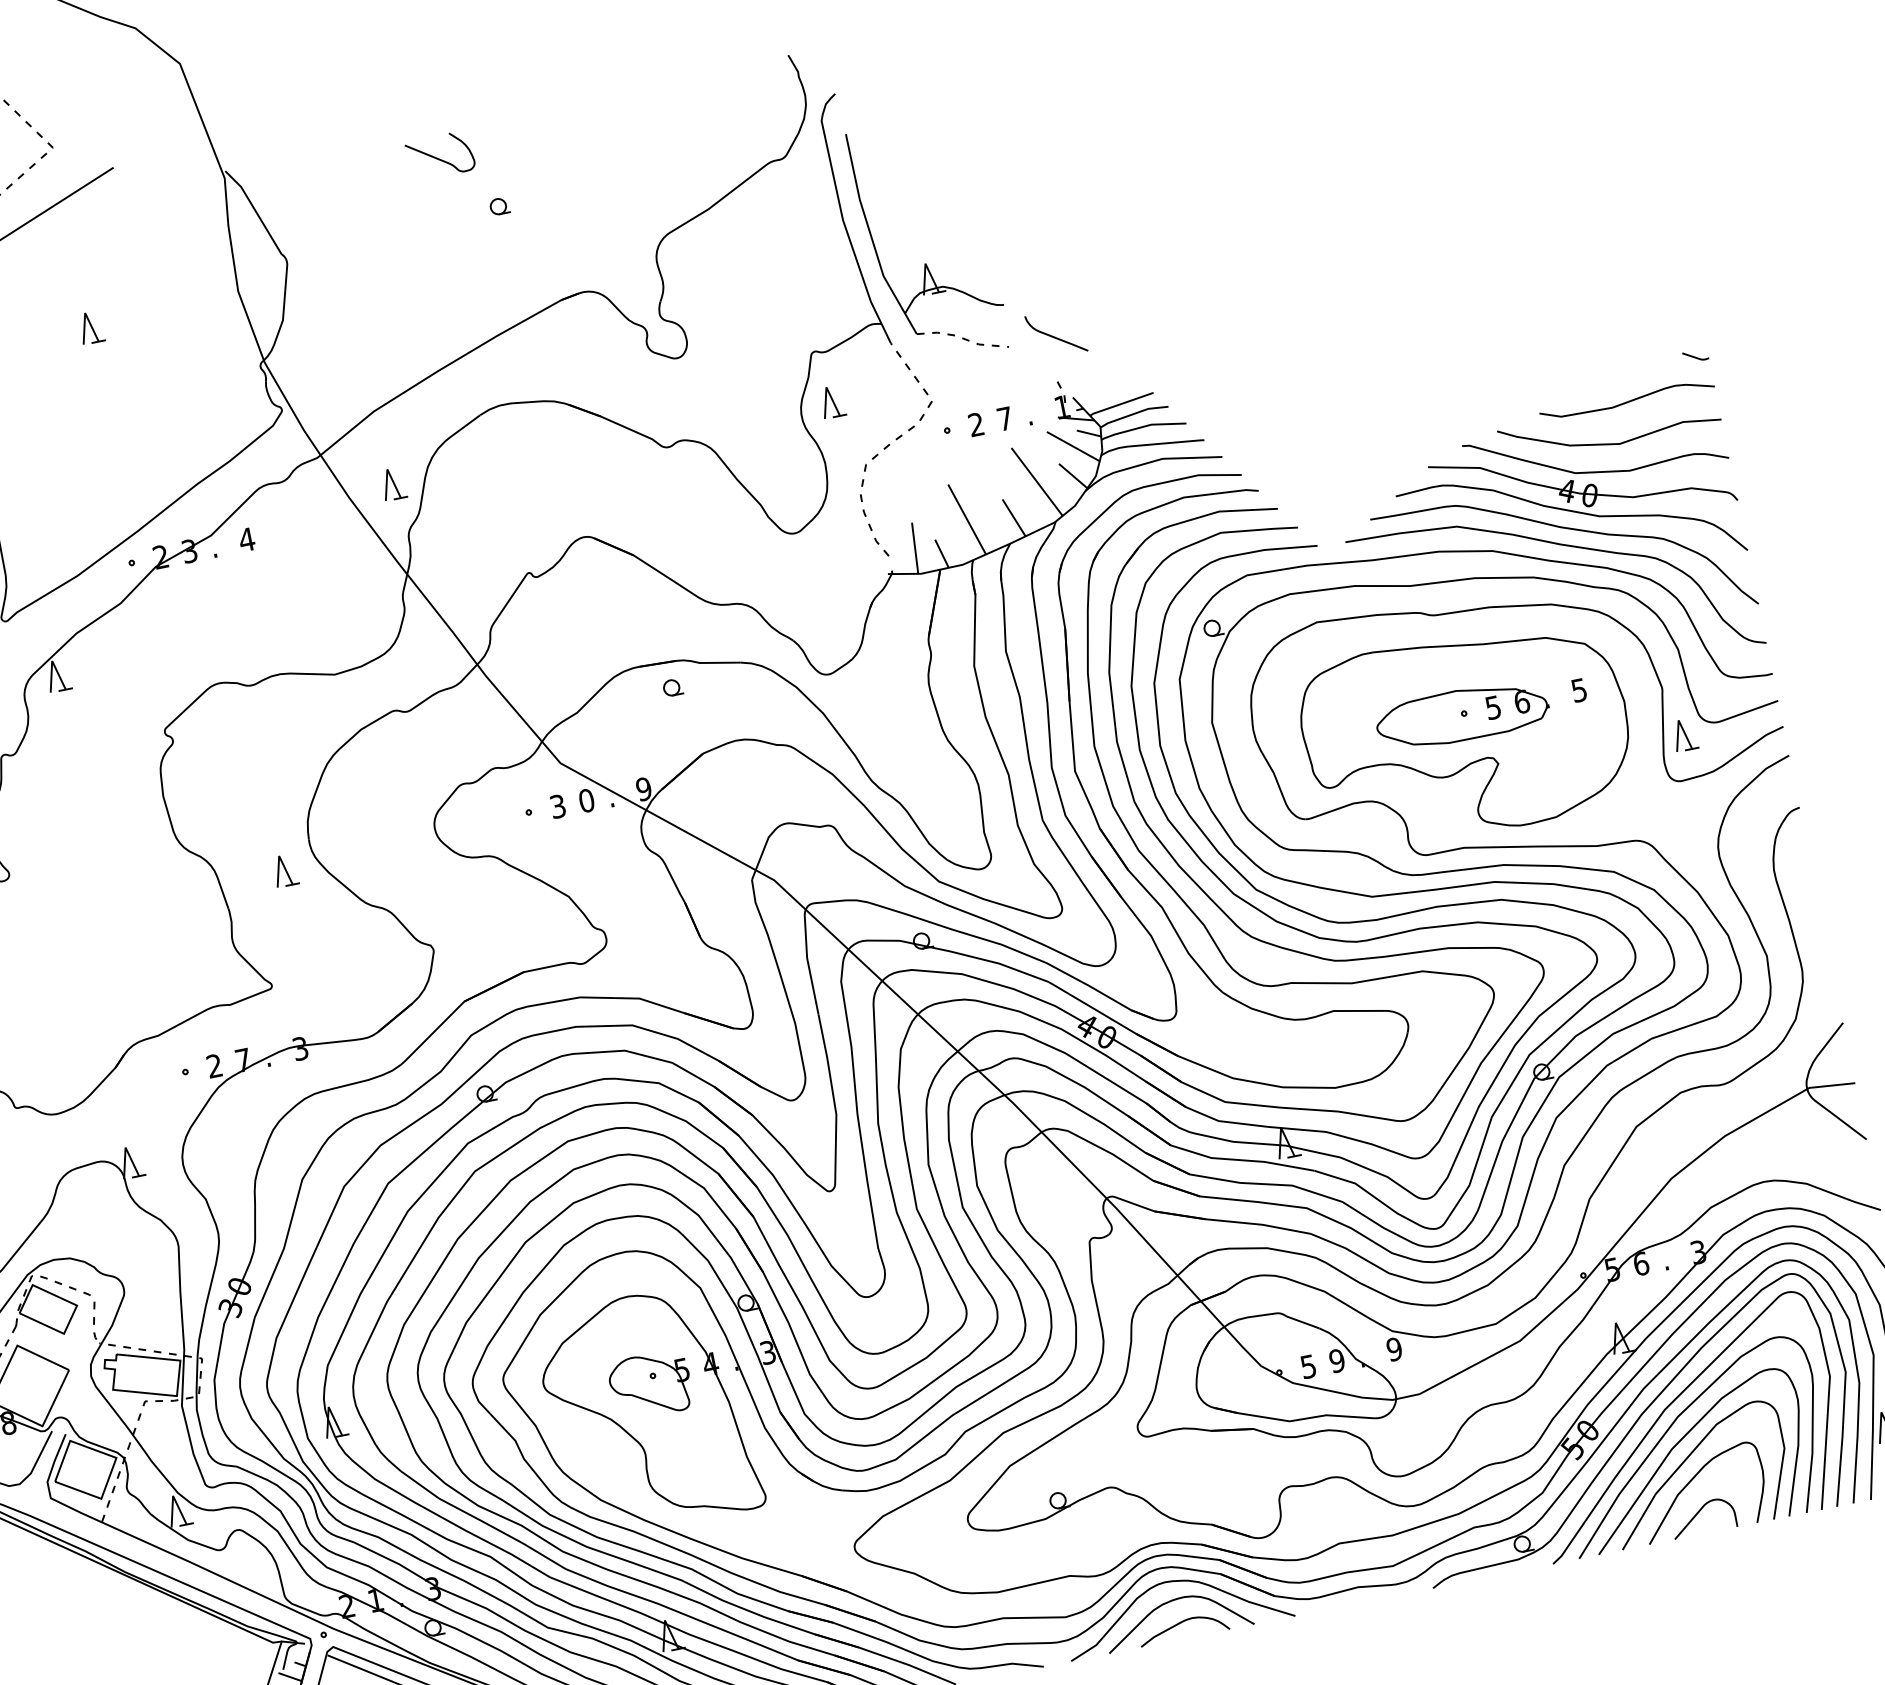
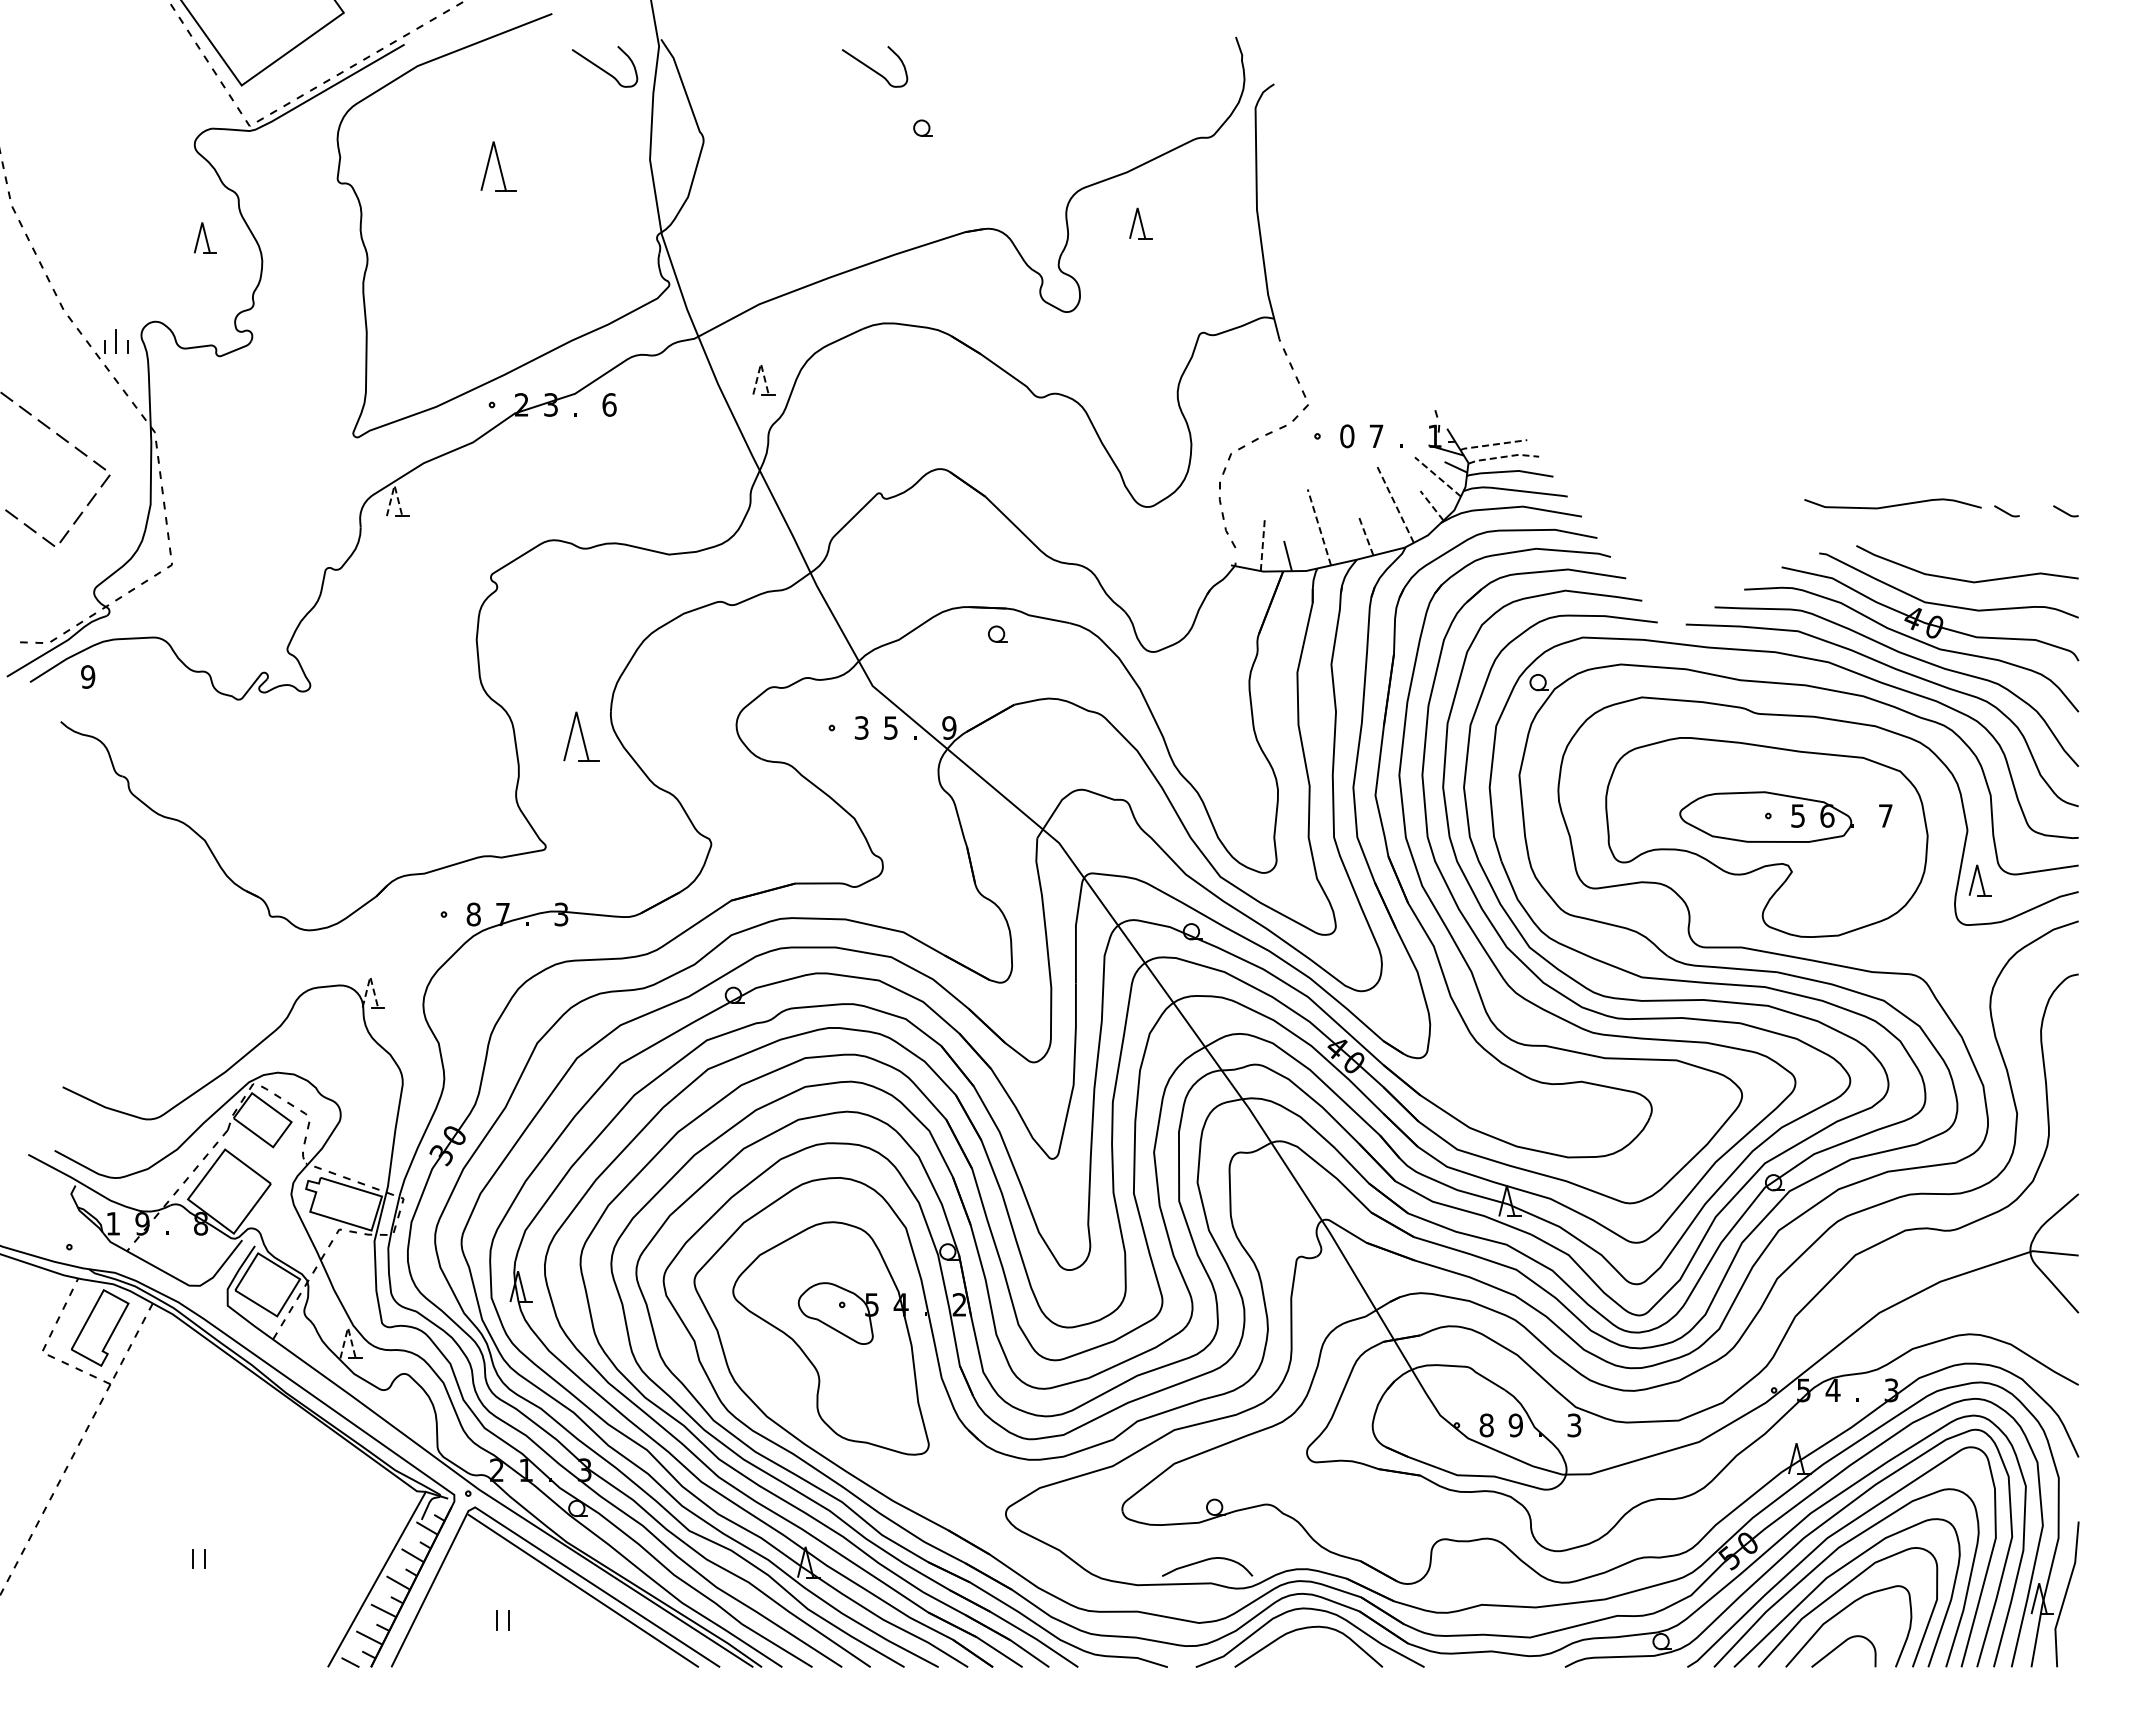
curve: (173, 211) -> (602, 68), added
part: (926, 263) -> (1330, 268), removed
part: (90, 326) -> (498, 165), size x1.6
curve: (1053, 335) -> (1440, 364), removed
curve: (1637, 368) -> (2006, 511), added
part: (832, 401) -> (1140, 223), moved
curve: (1626, 401) -> (1892, 505), moved
line: (1121, 403) -> (1493, 444), solid -> dashed
line: (1134, 413) -> (1504, 456), solid -> dashed
text: (976, 424) -> (1347, 436), 2 -> 0
line: (1072, 446) -> (1437, 476), solid -> dashed
line: (387, 469) -> (761, 363), solid -> dashed
line: (1073, 475) -> (1432, 505), solid -> dashed
line: (1037, 481) -> (1395, 504), solid -> dashed
line: (1013, 518) -> (1365, 535), solid -> dashed
line: (967, 519) -> (1319, 527), solid -> dashed
text: (245, 539) -> (608, 404), 4 -> 6
line: (914, 548) -> (1262, 545), solid -> dashed
line: (52, 661) -> (394, 485), solid -> dashed
text: (1578, 689) -> (1885, 815), 5 -> 7
text: (586, 800) -> (890, 727), 0 -> 5
part: (285, 870) -> (581, 736), size x1.6
text: (214, 1066) -> (473, 914), 2 -> 8
line: (125, 1147) -> (370, 976), solid -> dashed
text: (1640, 1264) -> (1832, 1390), 6 -> 4
text: (1394, 1349) -> (1574, 1425), 9 -> 3
text: (767, 1352) -> (959, 1304), 3 -> 2
text: (1308, 1366) -> (1486, 1425), 5 -> 8
line: (173, 1495) -> (348, 1327), solid -> dashed
curve: (1180, 1624) -> (1205, 1561), moved

